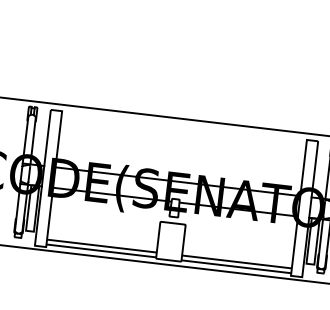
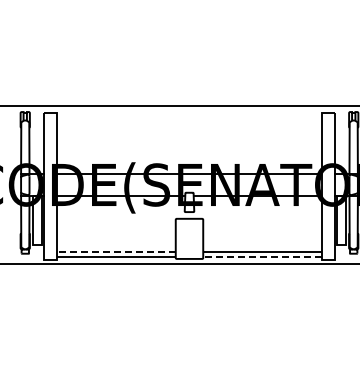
line: (102, 246) -> (116, 252), solid -> dashed
line: (235, 266) -> (261, 257), solid -> dashed

